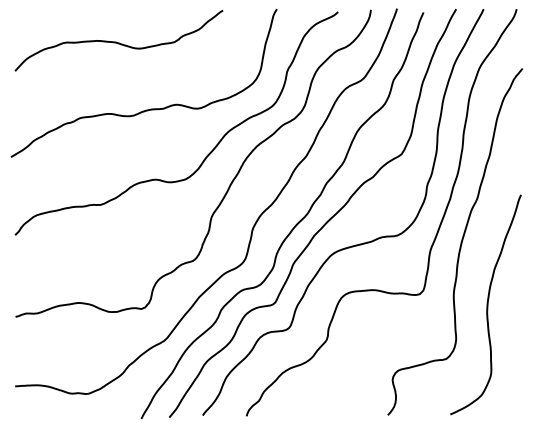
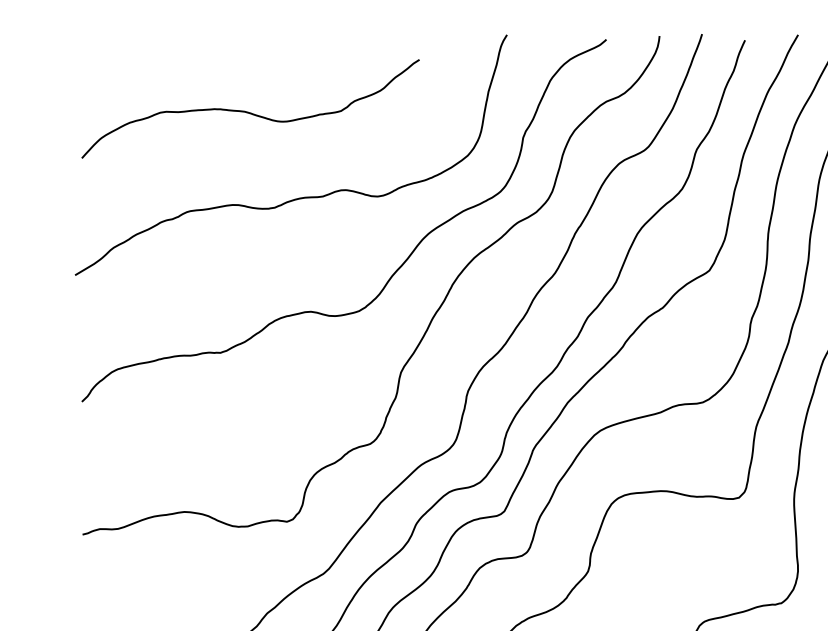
curve: (118, 42) -> (249, 111), moved

